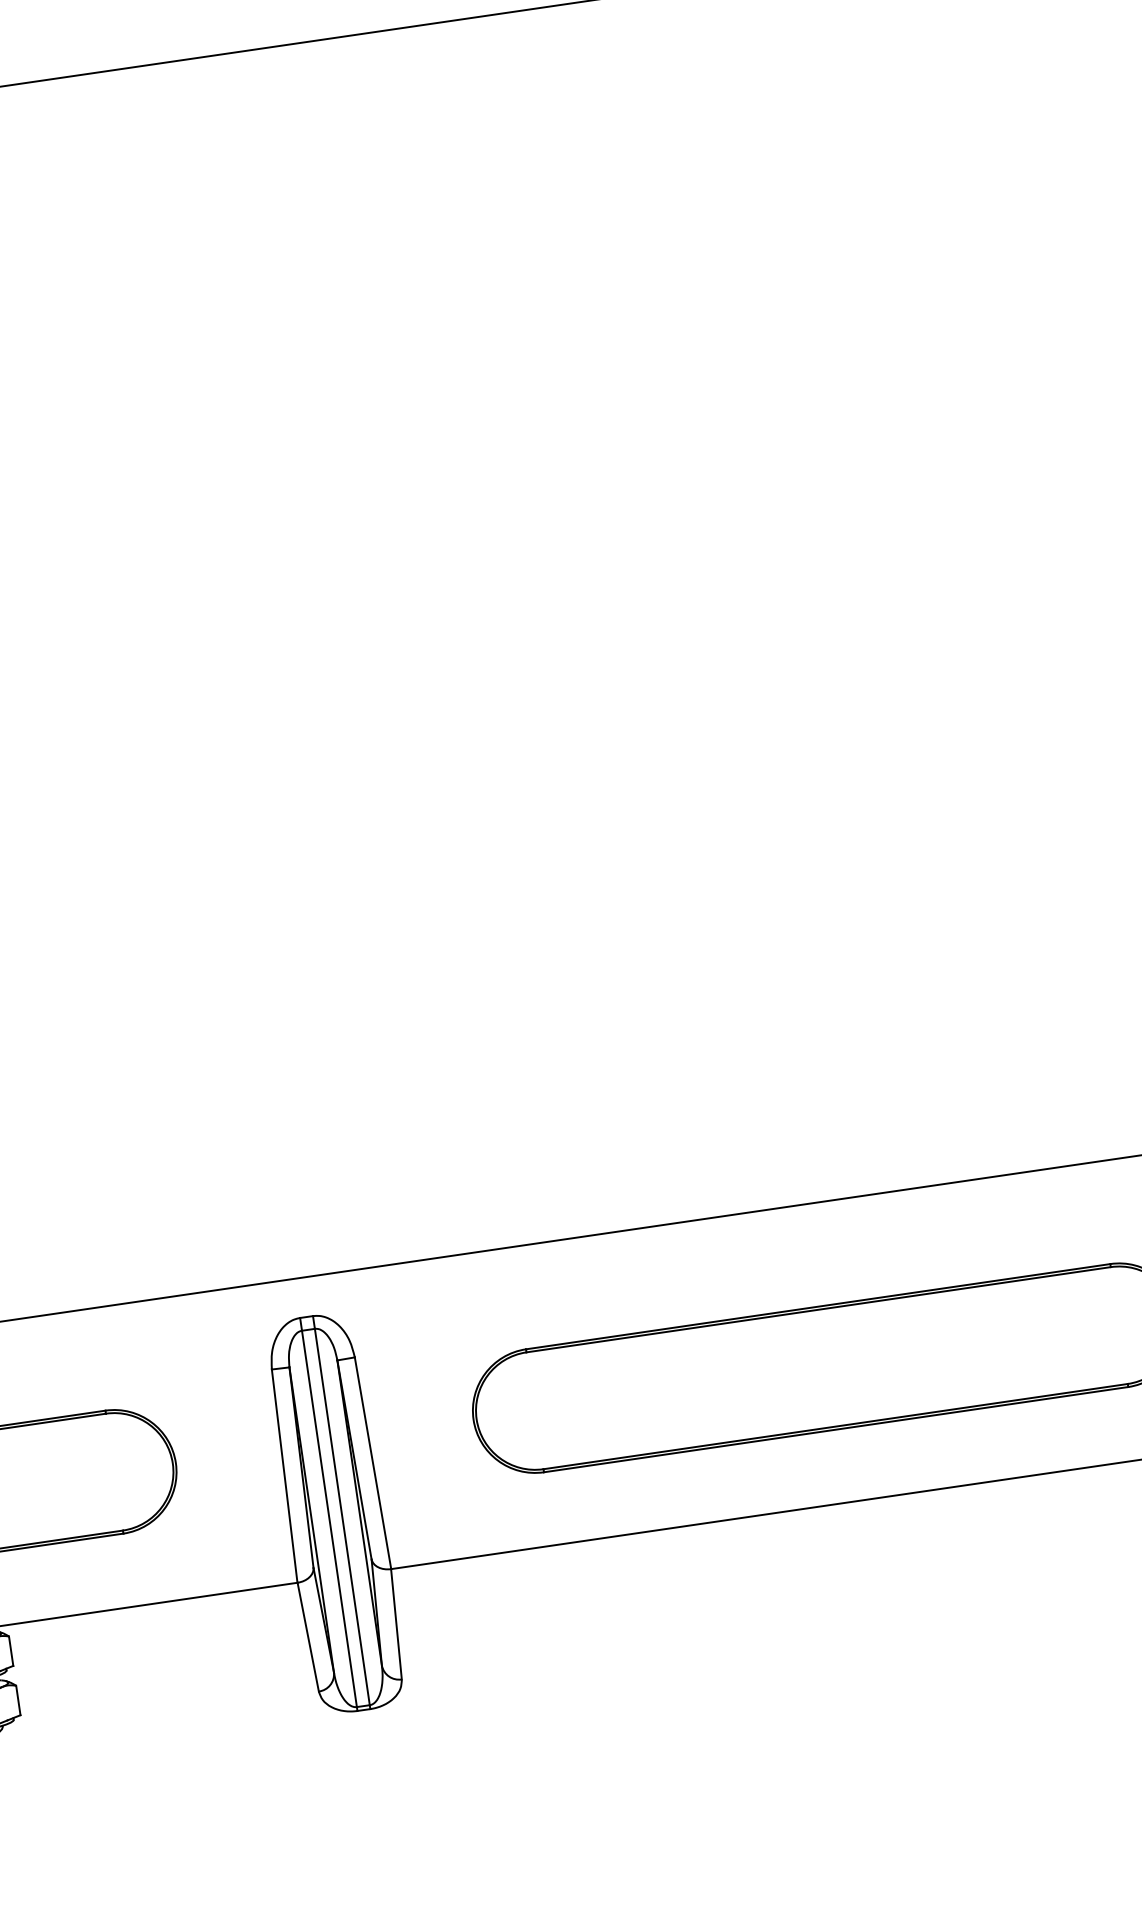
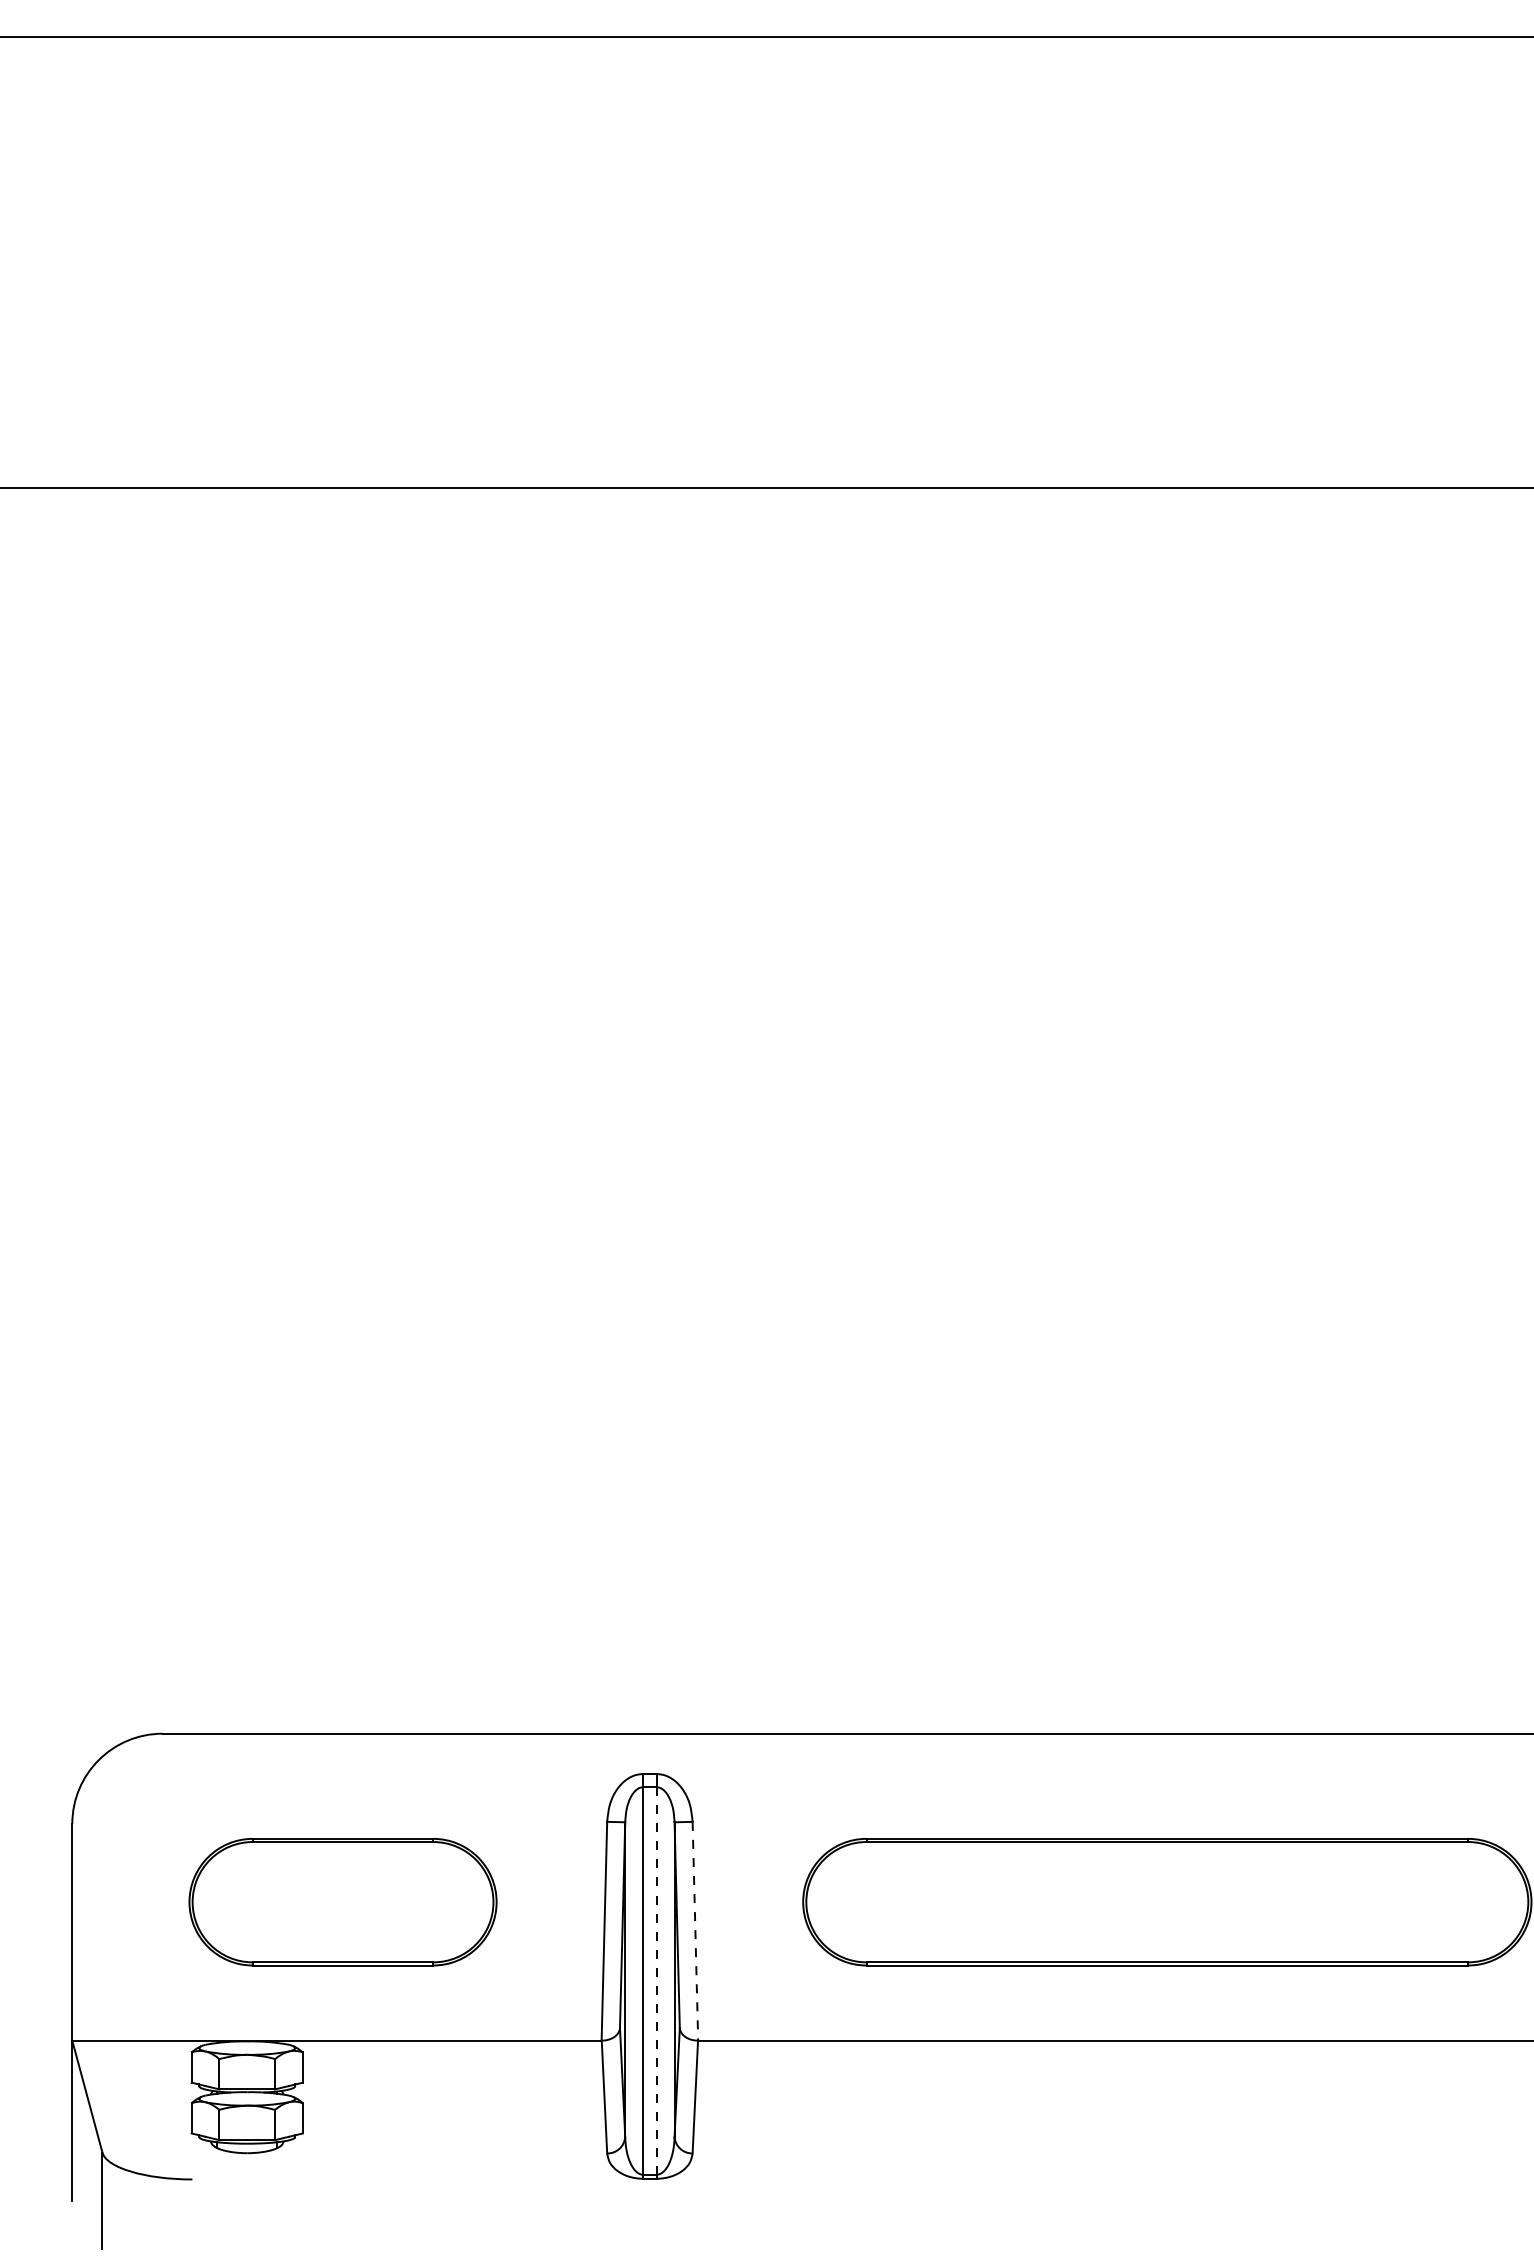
line: (373, 1463) -> (695, 1931), solid -> dashed
line: (342, 1516) -> (656, 1980), solid -> dashed

